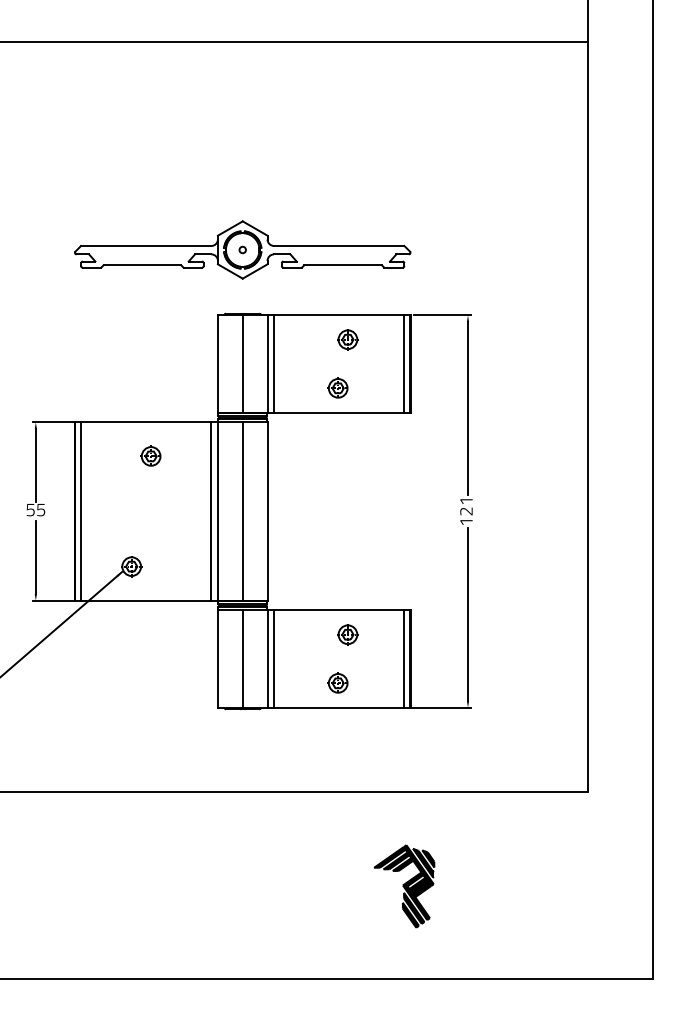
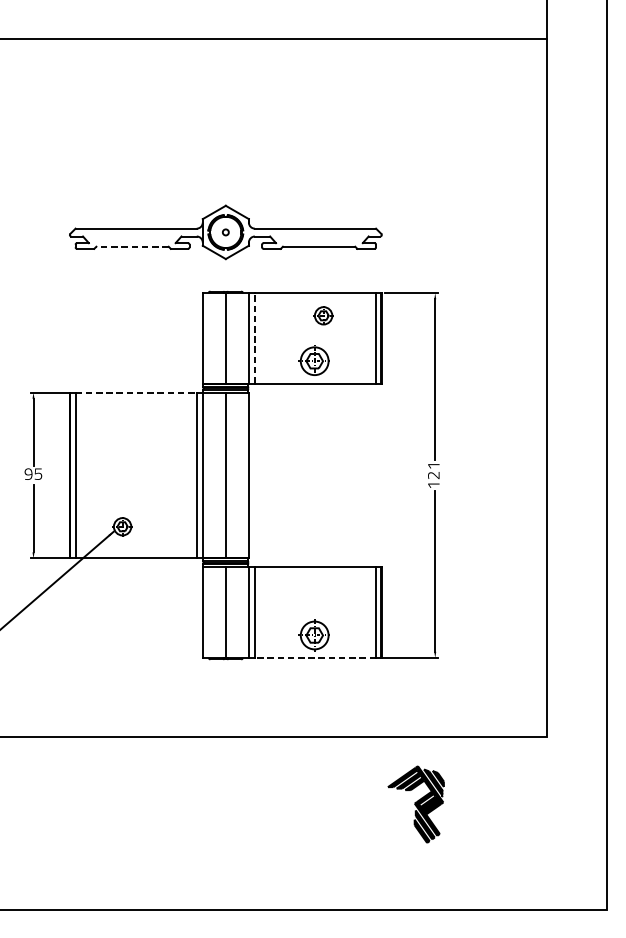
line: (142, 265) -> (132, 246), solid -> dashed
line: (274, 364) -> (255, 338), solid -> dashed
part: (337, 387) -> (313, 360), size x1.6
line: (146, 422) -> (136, 392), solid -> dashed
part: (150, 455) -> (140, 423), removed
text: (30, 509) -> (28, 473), 55 -> 95
part: (347, 634) -> (323, 589), removed
part: (337, 682) -> (313, 634), size x1.6
line: (338, 707) -> (314, 657), solid -> dashed
part: (404, 886) -> (416, 804), moved

